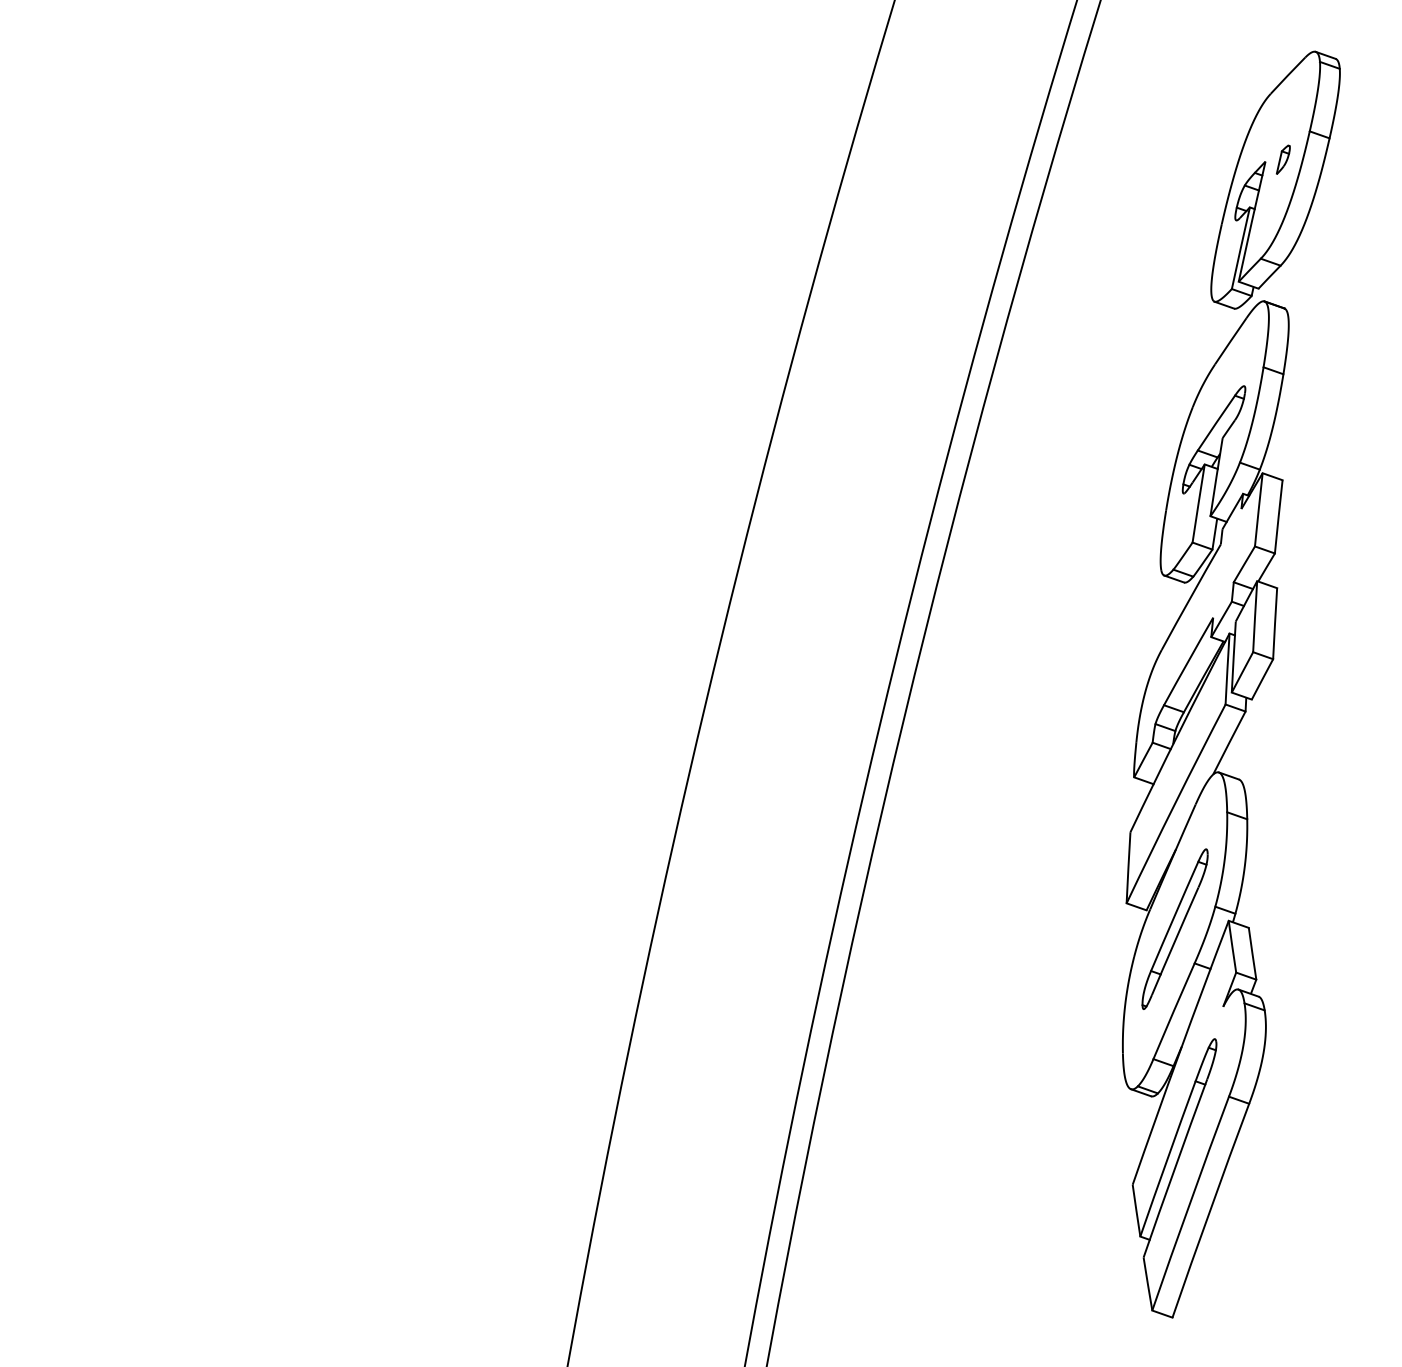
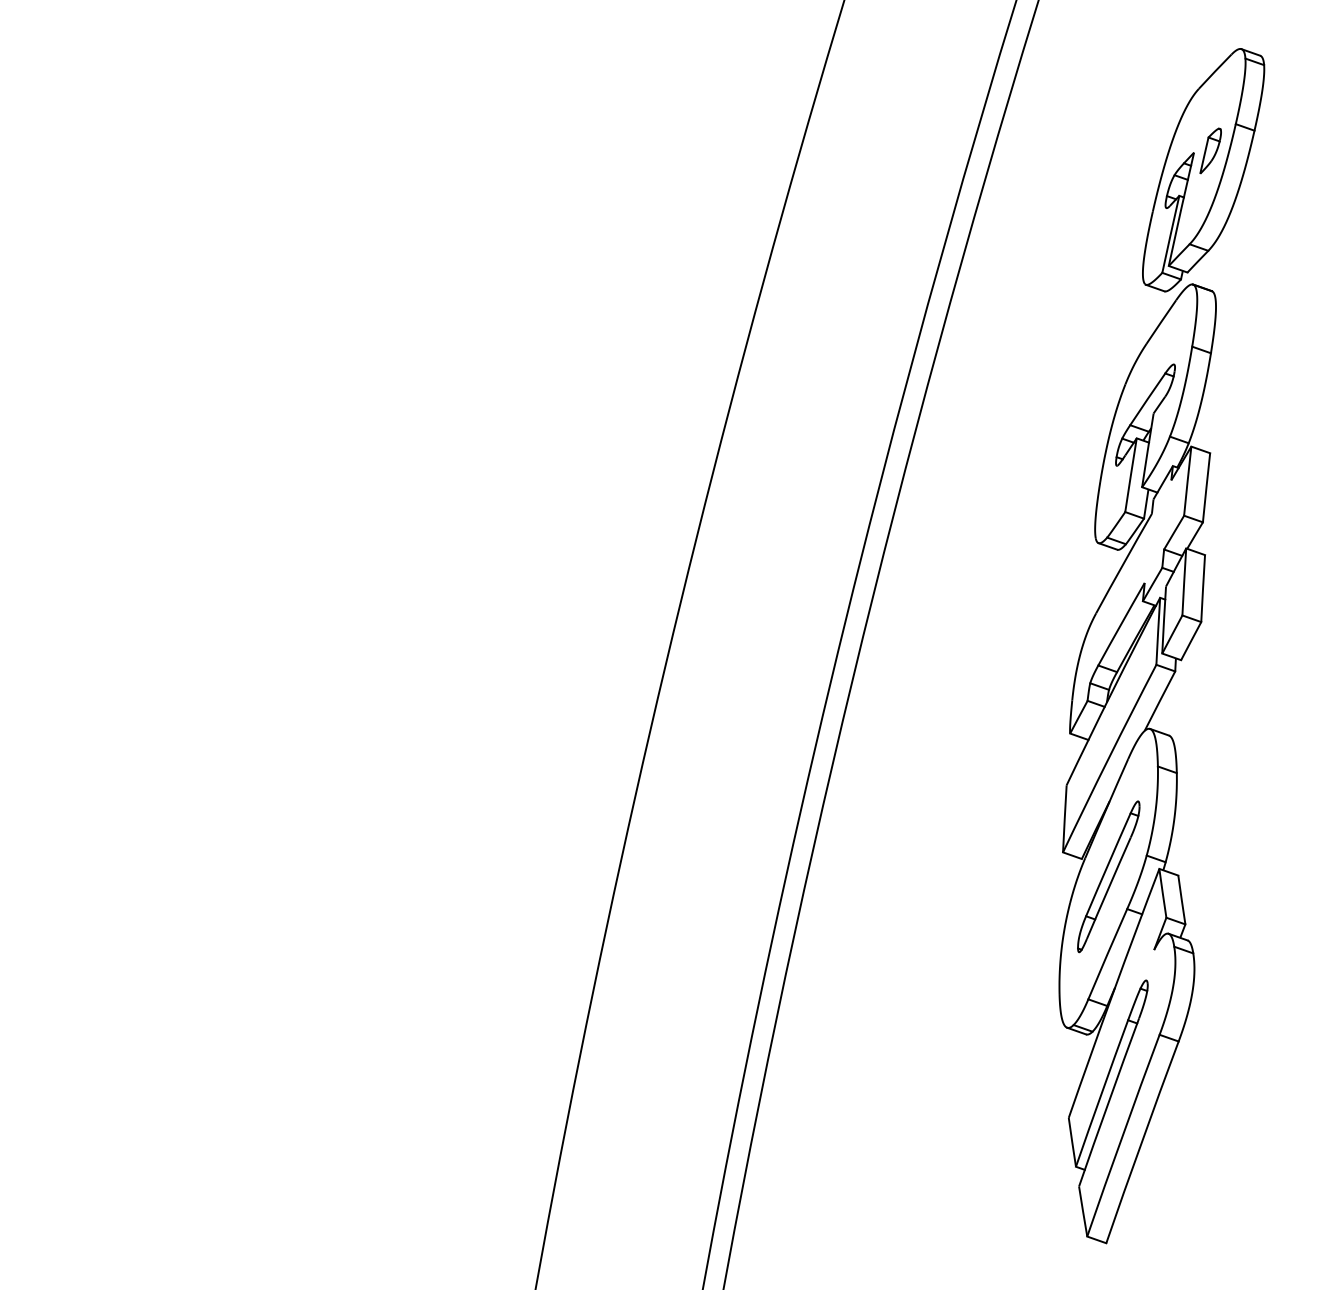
part: (1283, 159) -> (1211, 150), size x1.67

